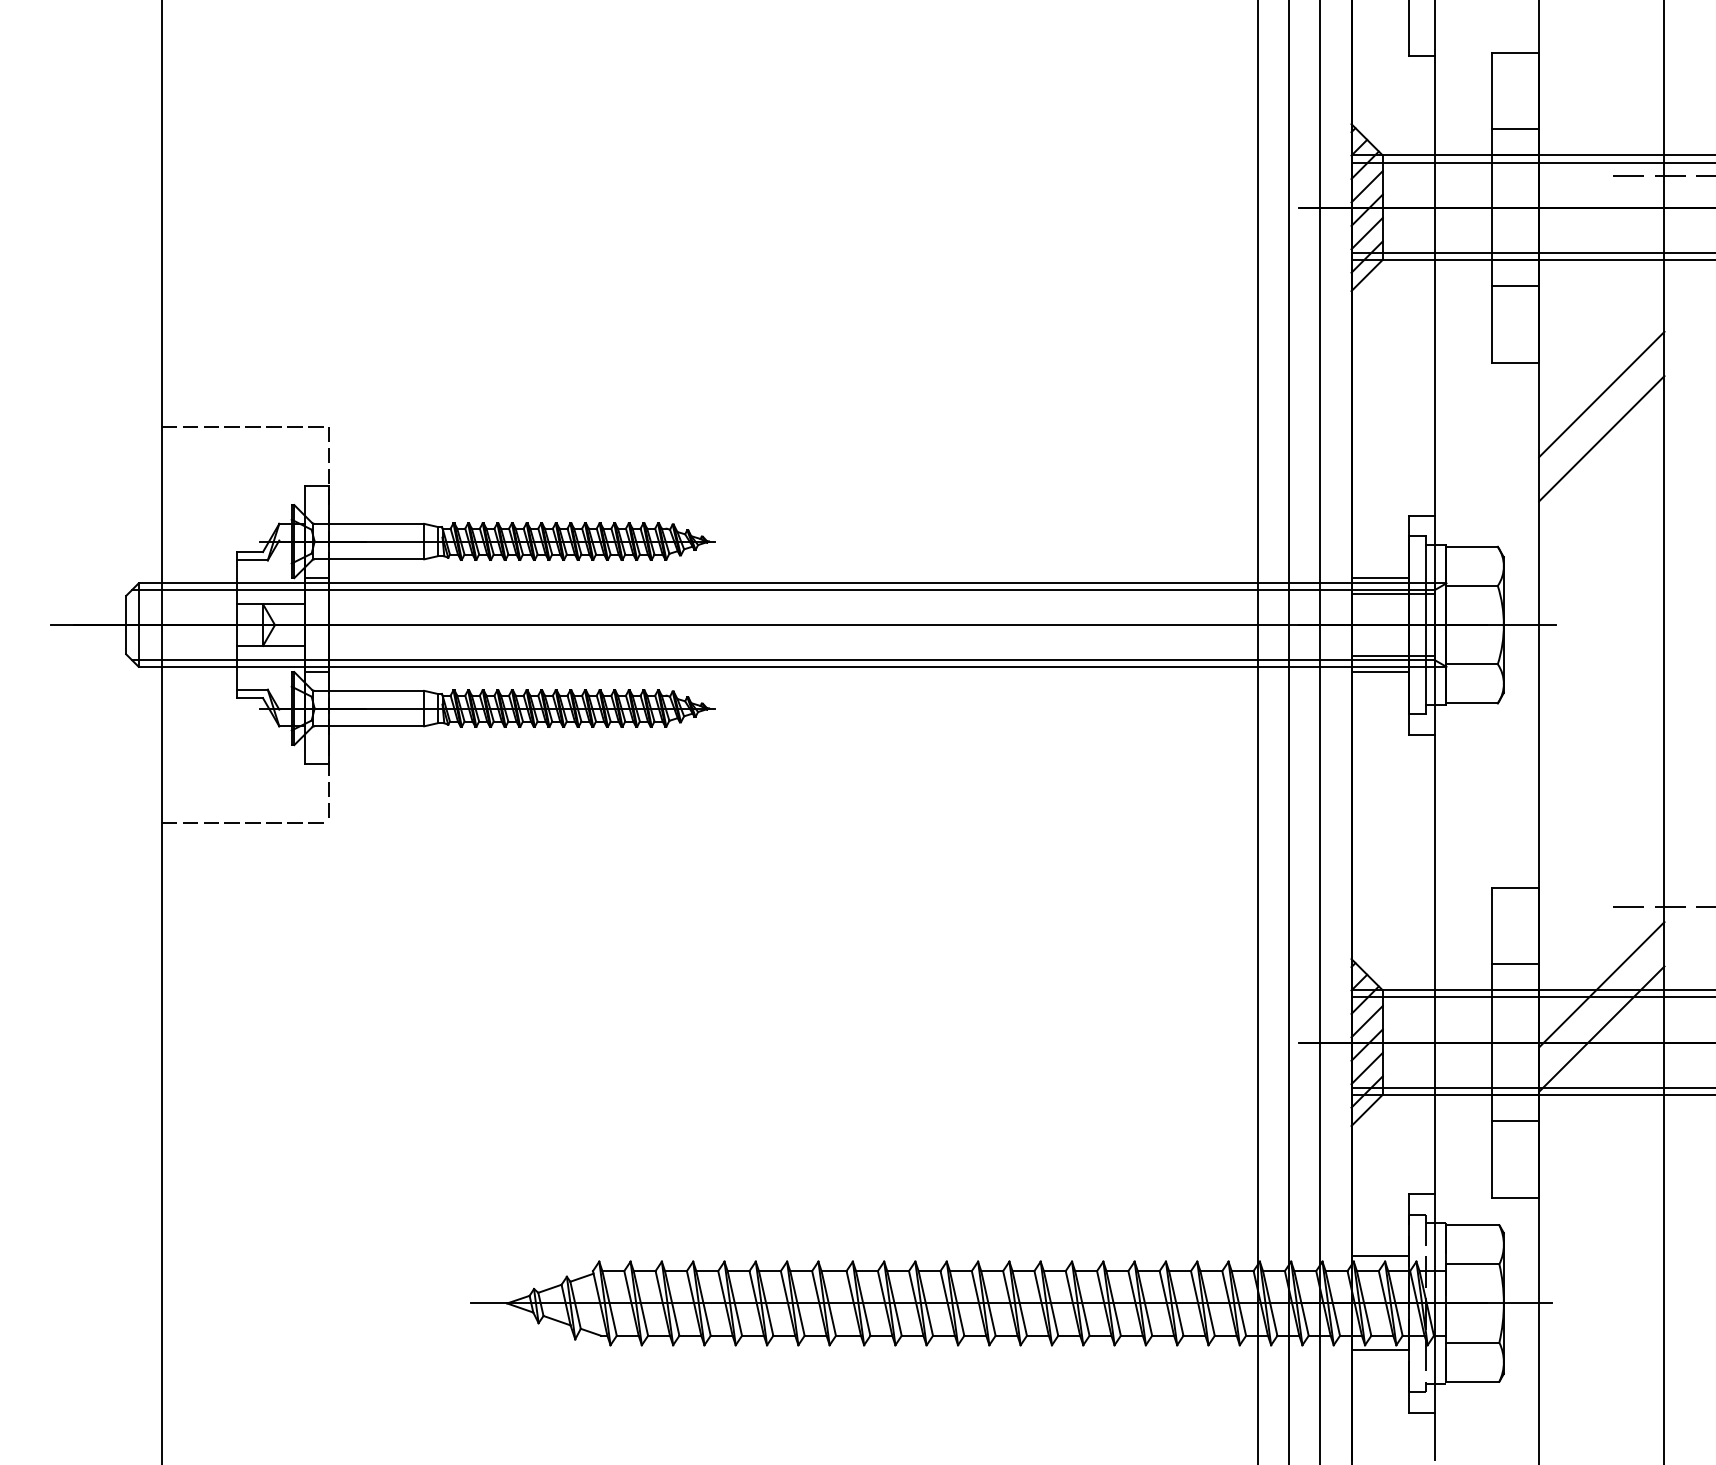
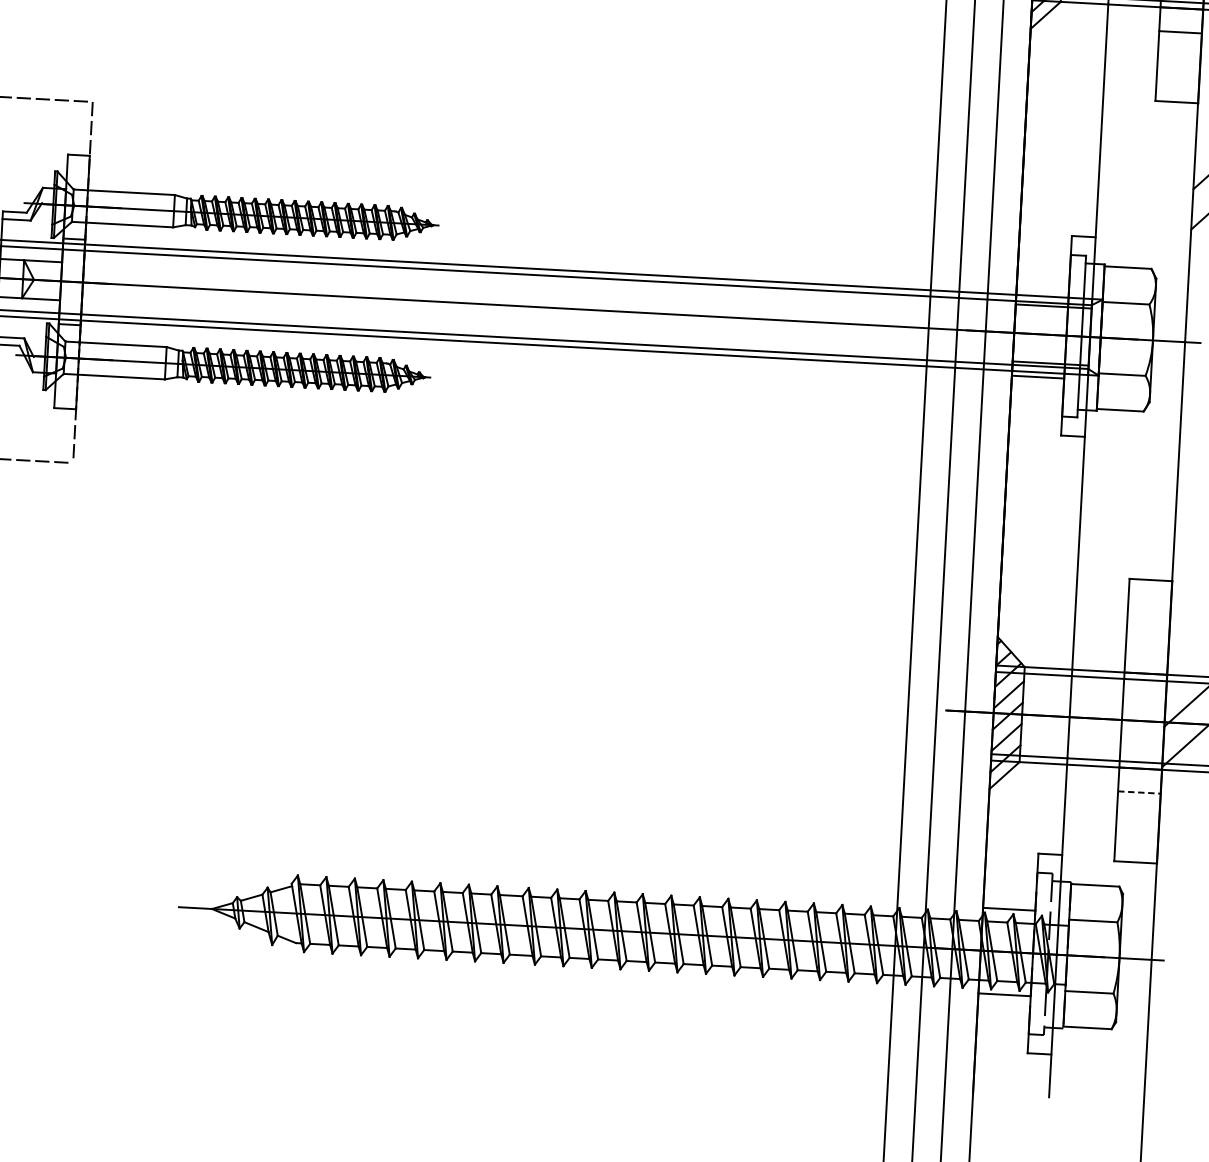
line: (1379, 578) -> (1042, 291), removed
line: (1515, 964) -> (1146, 650), removed
line: (1516, 1120) -> (1140, 792), solid -> dashed

